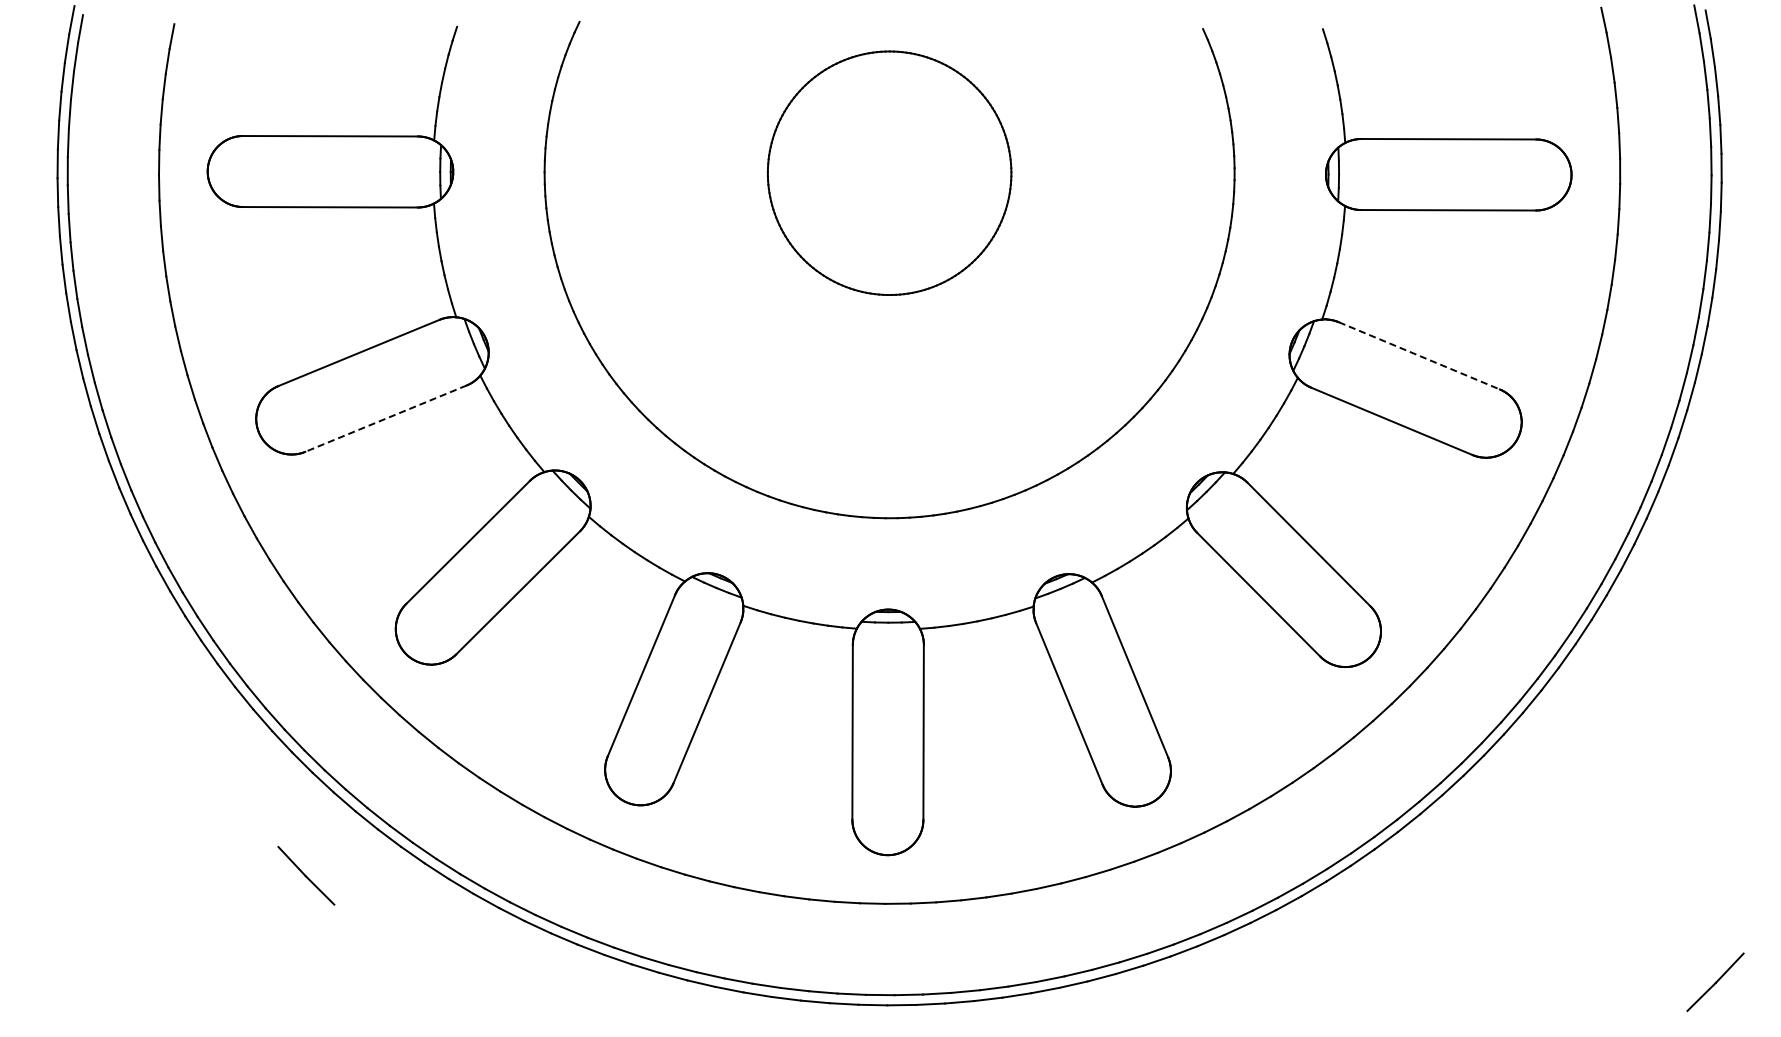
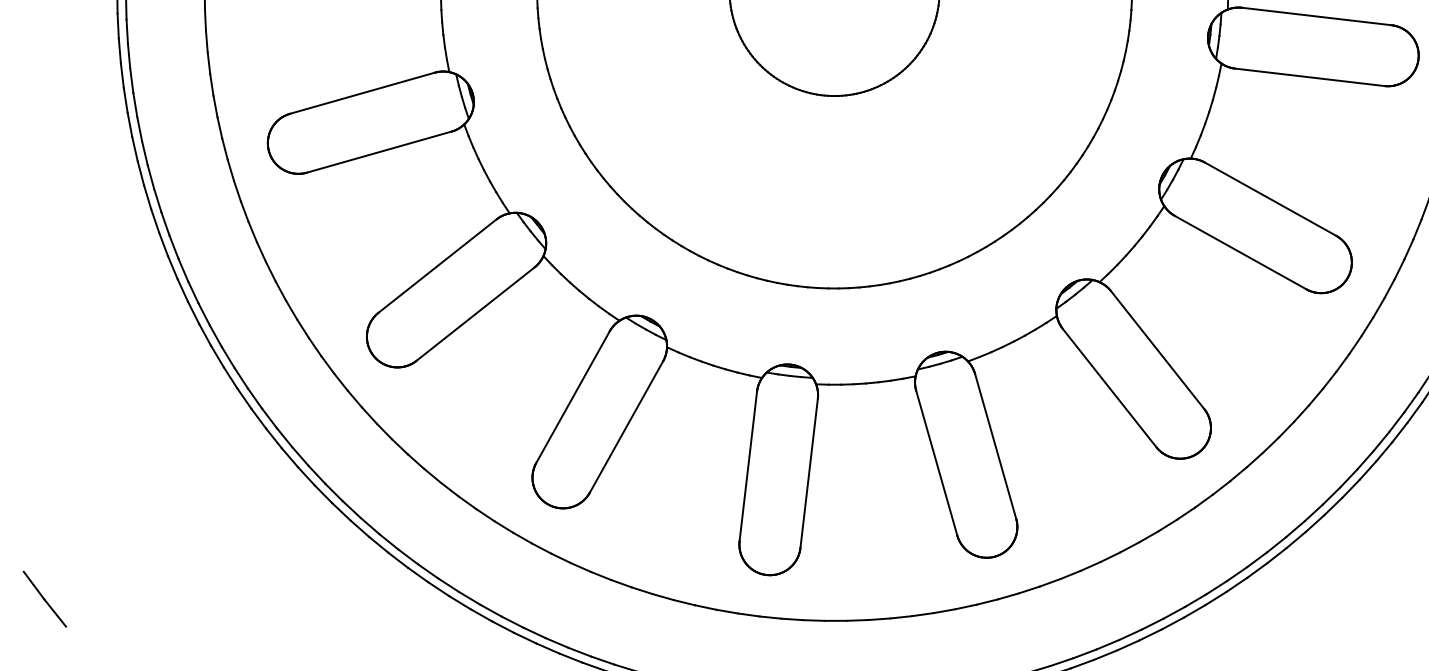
line: (1419, 356) -> (1270, 199), dashed -> solid
line: (385, 418) -> (378, 151), dashed -> solid
line: (306, 875) -> (45, 598), moved

